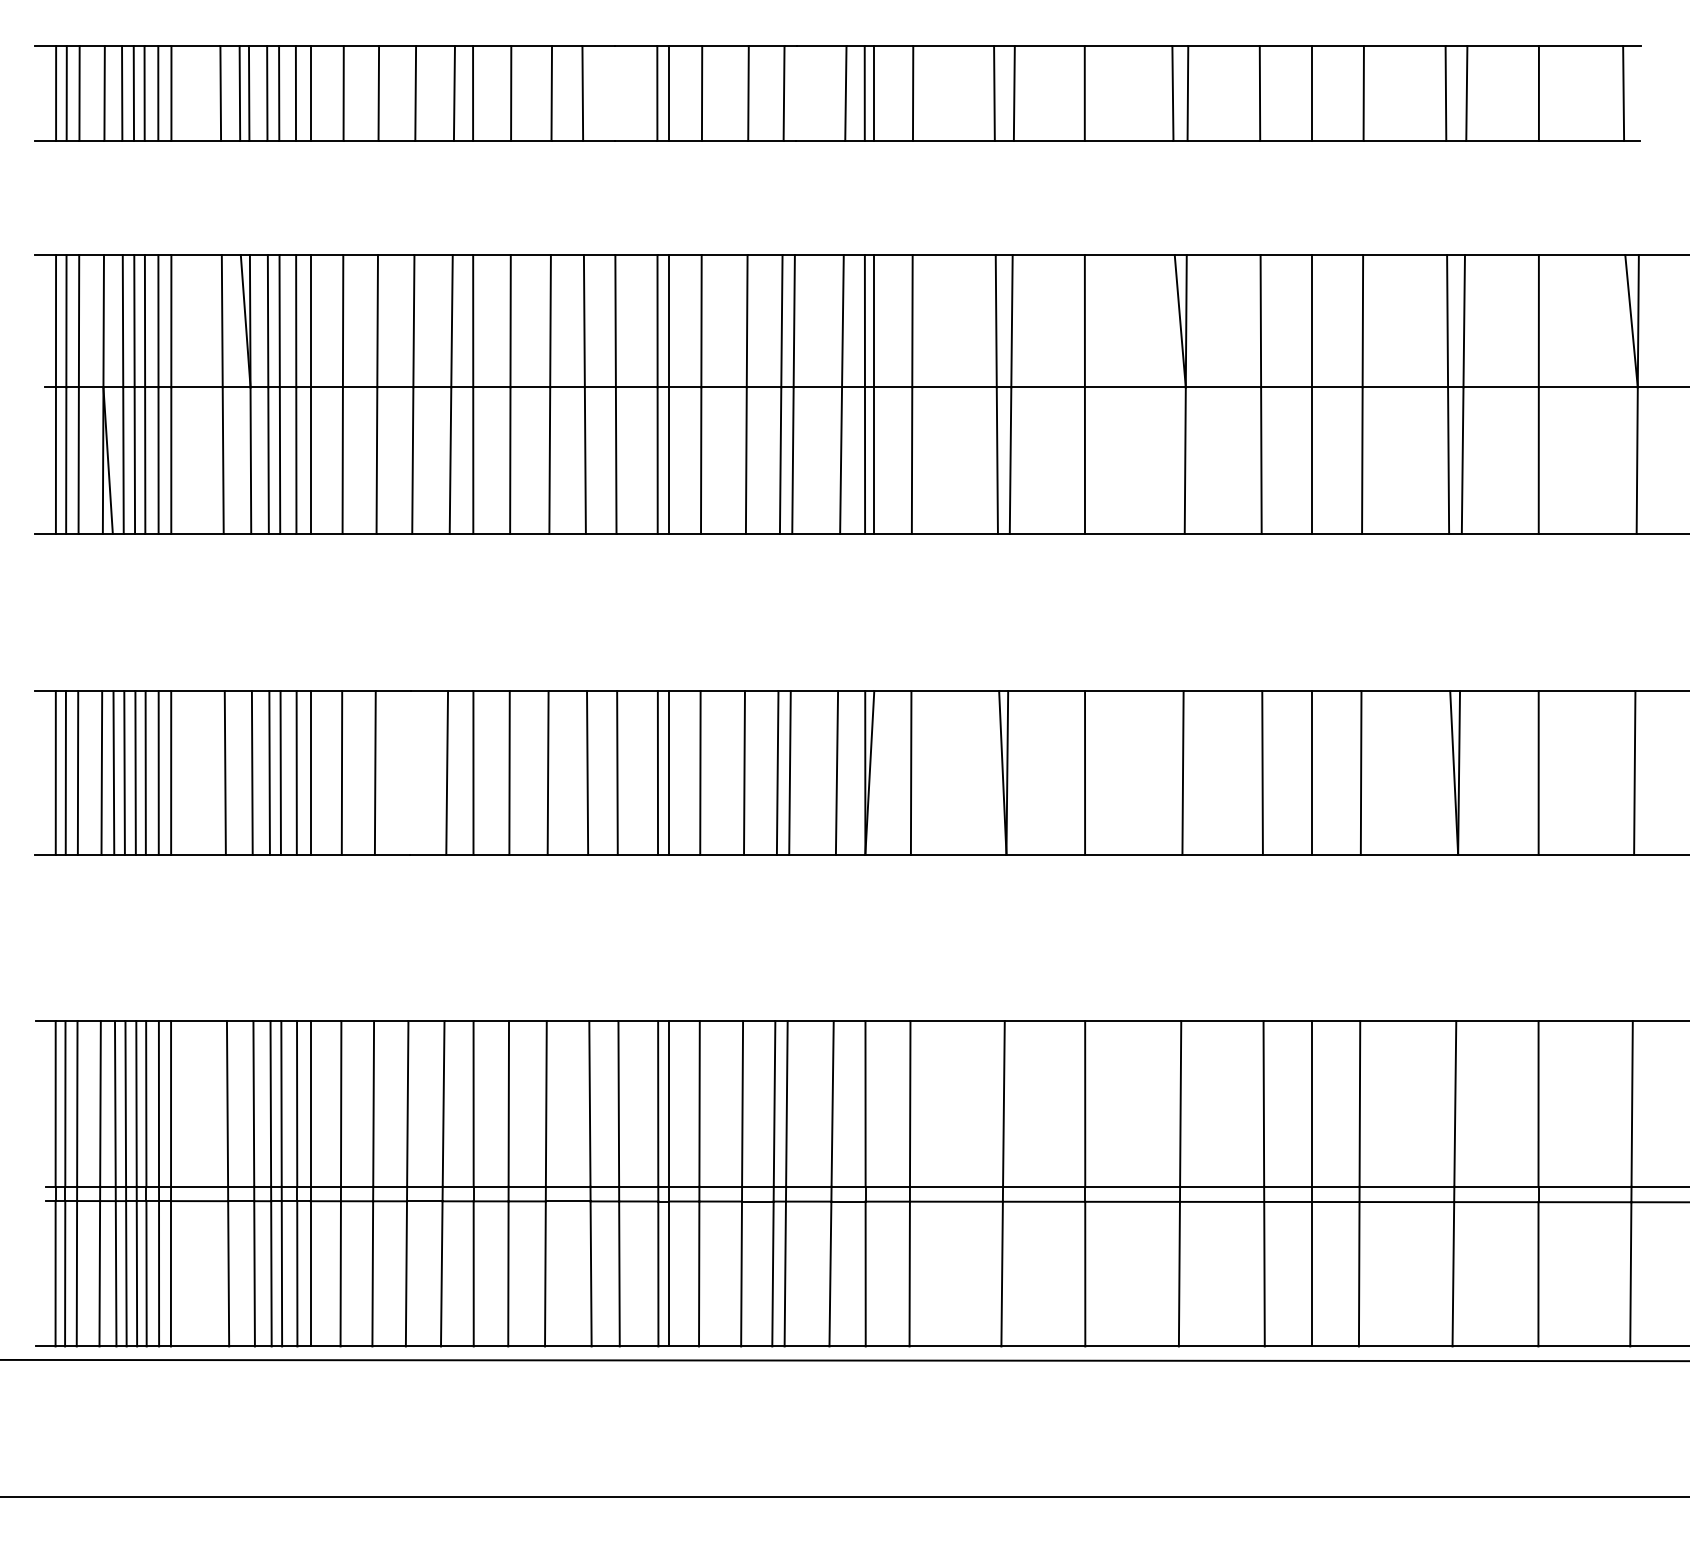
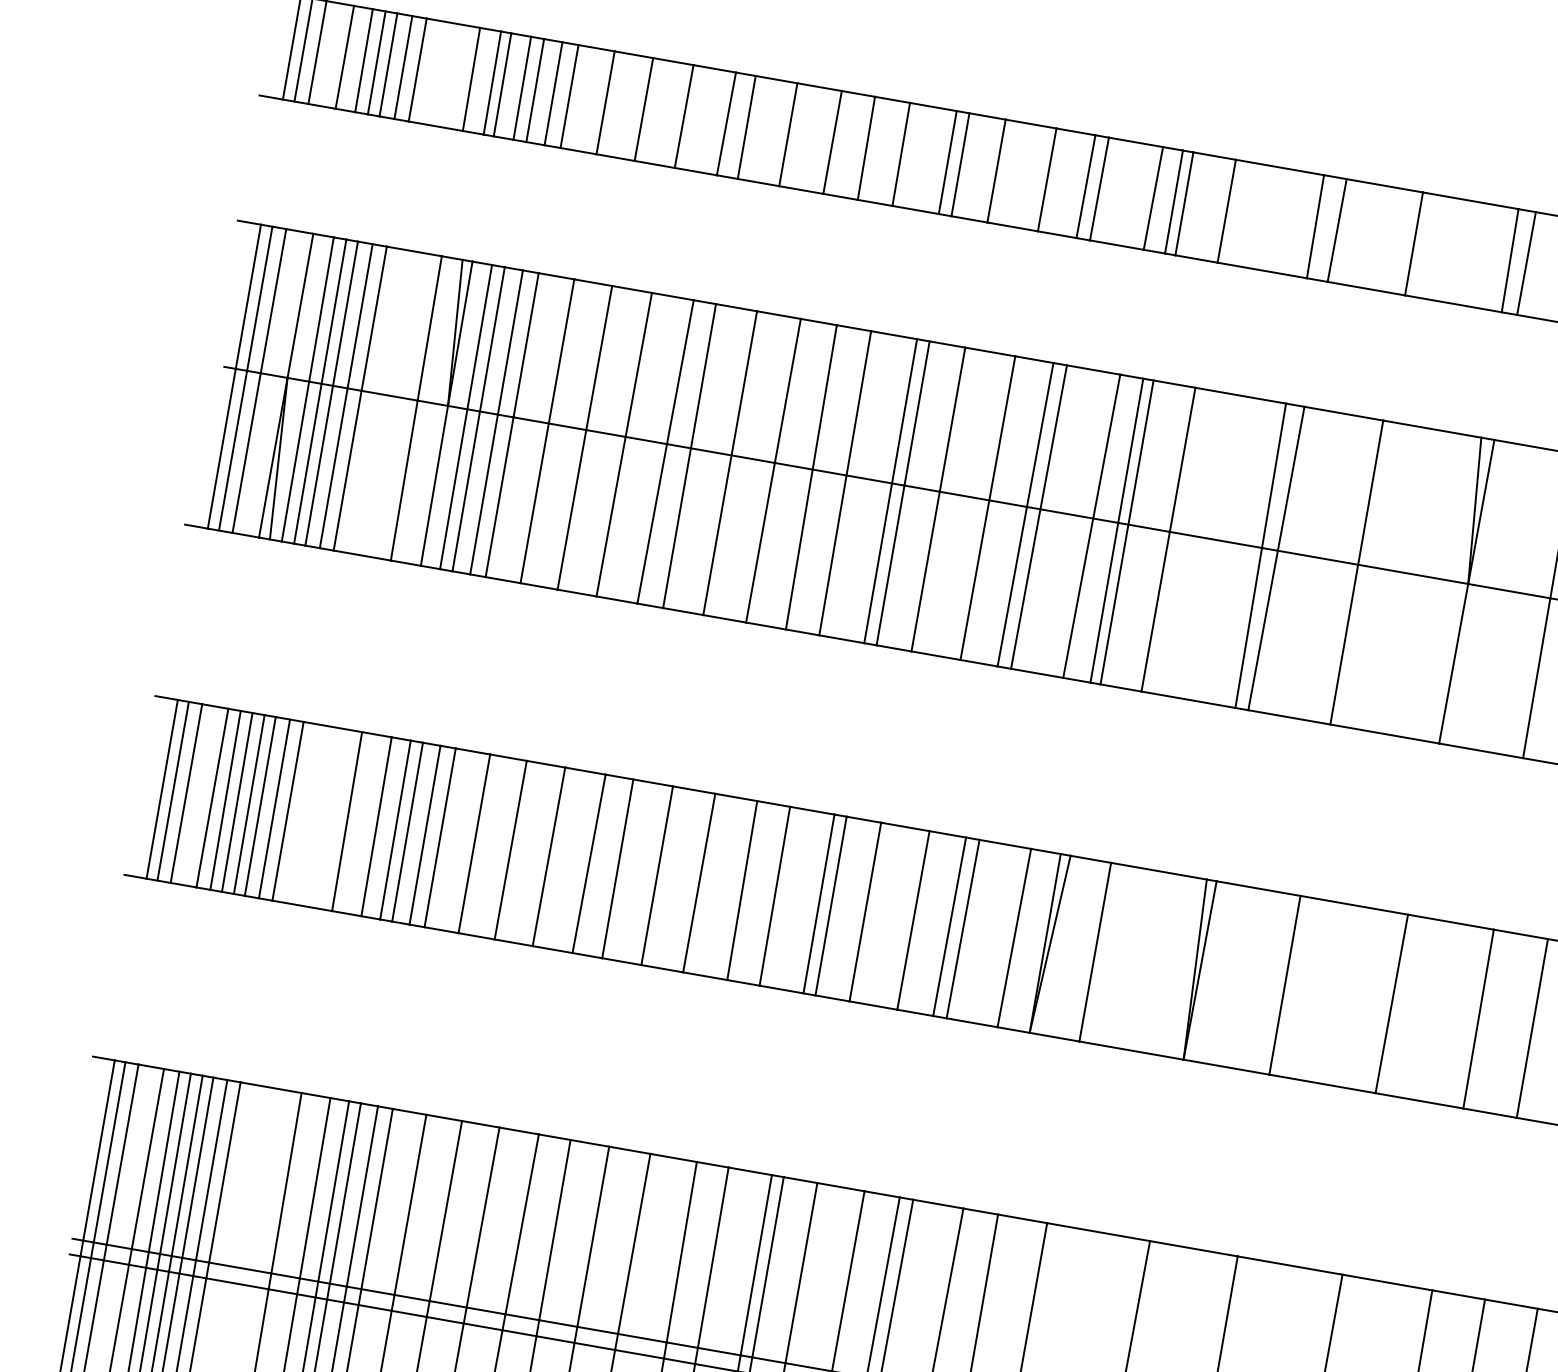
line: (614, 93) -> (900, 154), added
line: (795, 93) -> (1098, 189), added
line: (410, 772) -> (549, 856), added

